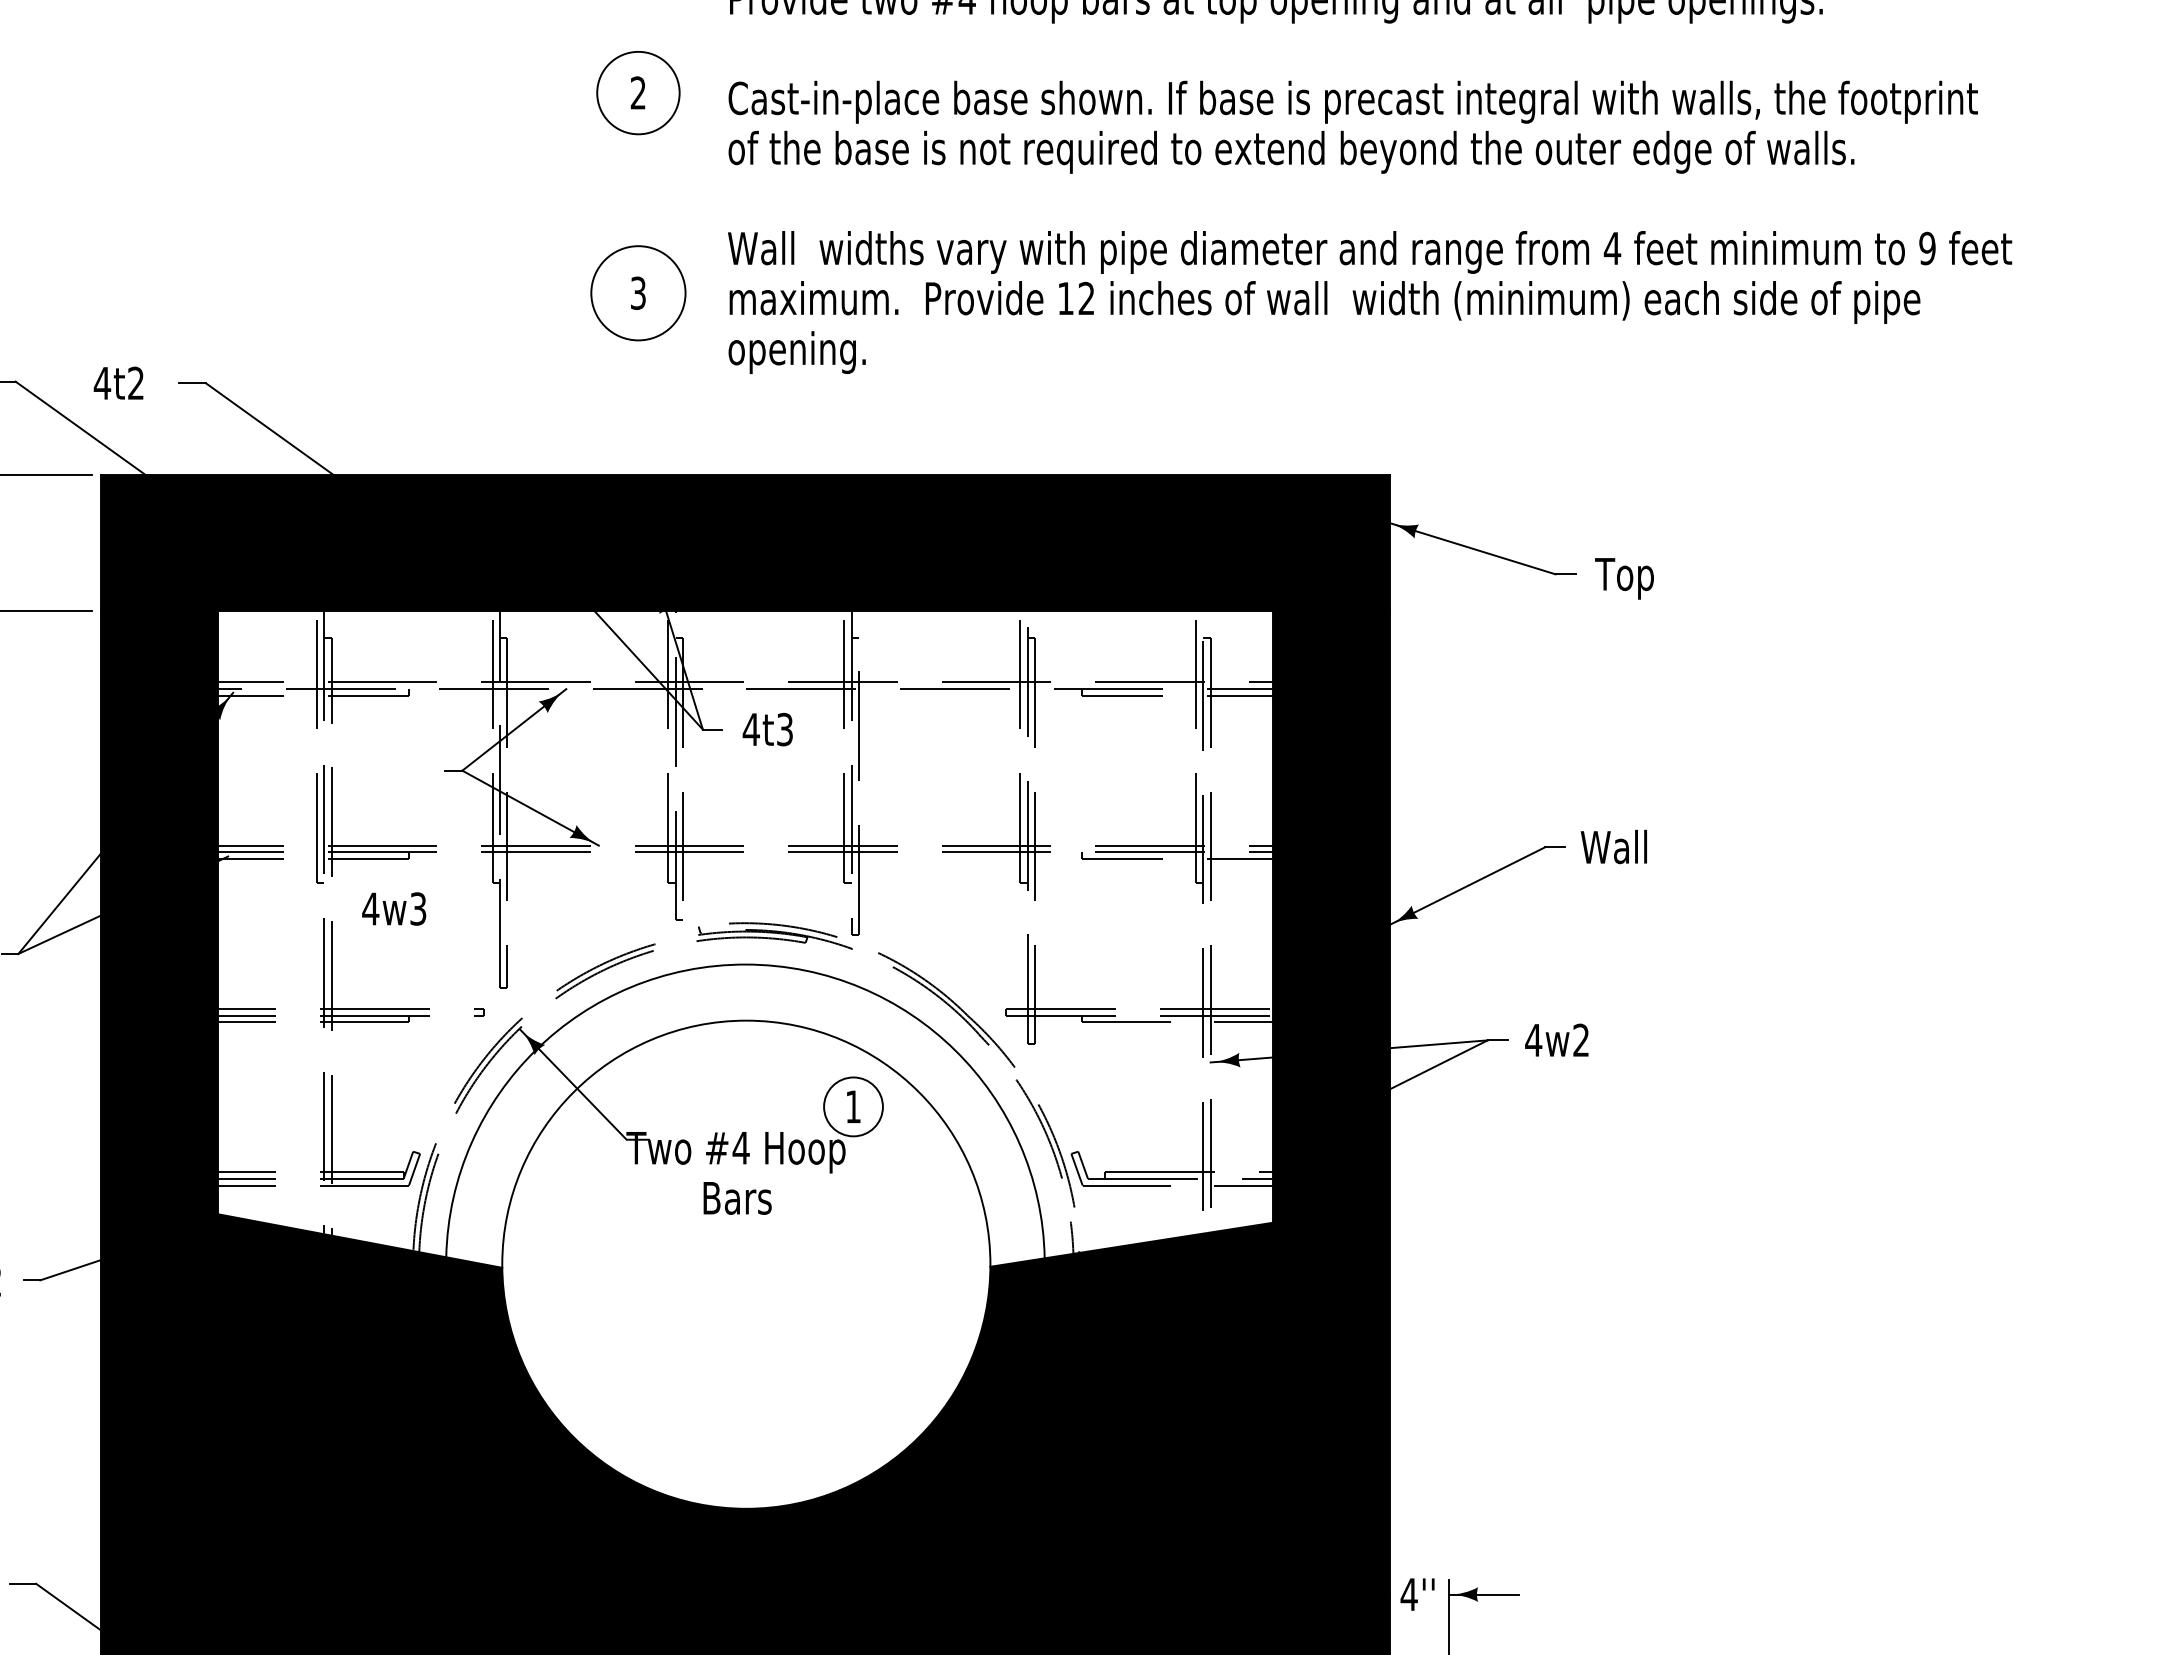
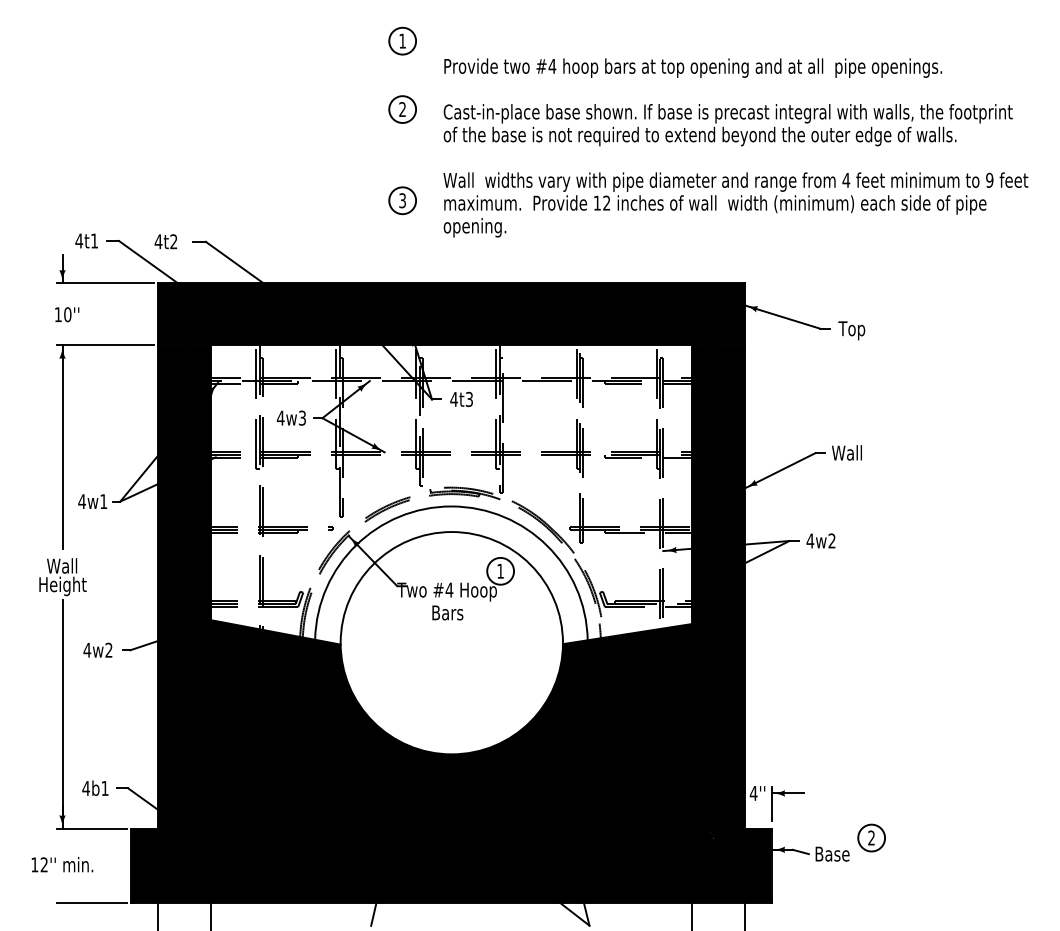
circle: (638, 92) -> (402, 109), size x0.71
circle: (638, 292) -> (402, 200), size x0.62
text: (392, 907) -> (290, 417), moved

